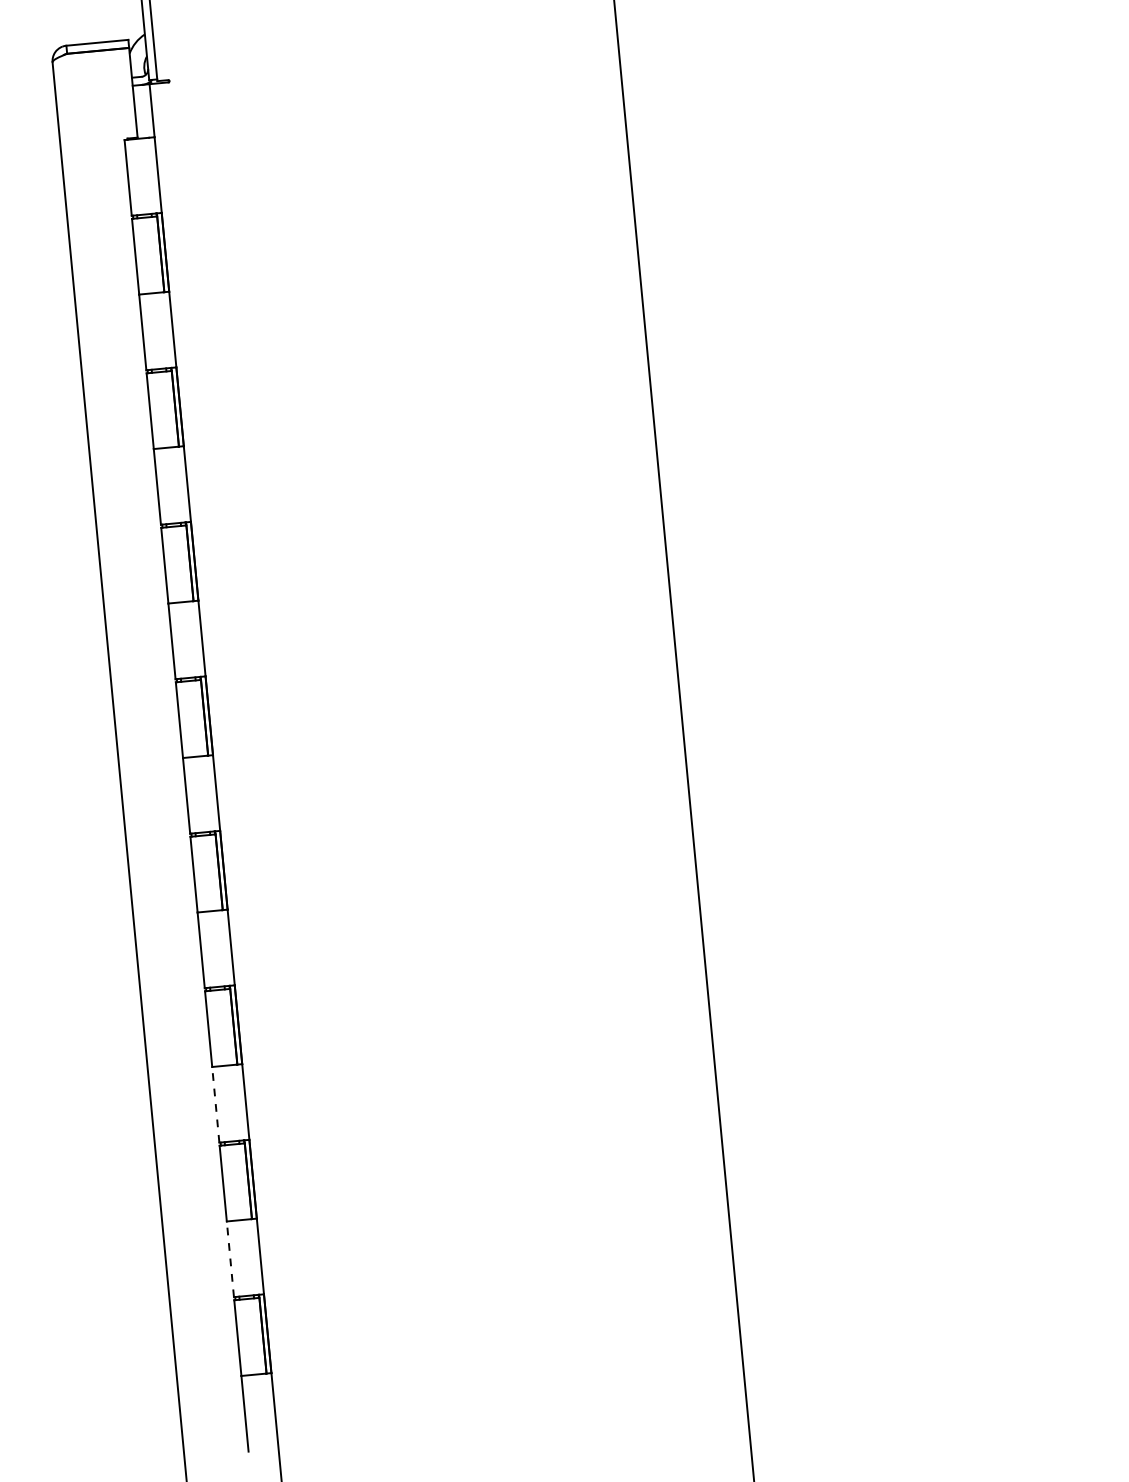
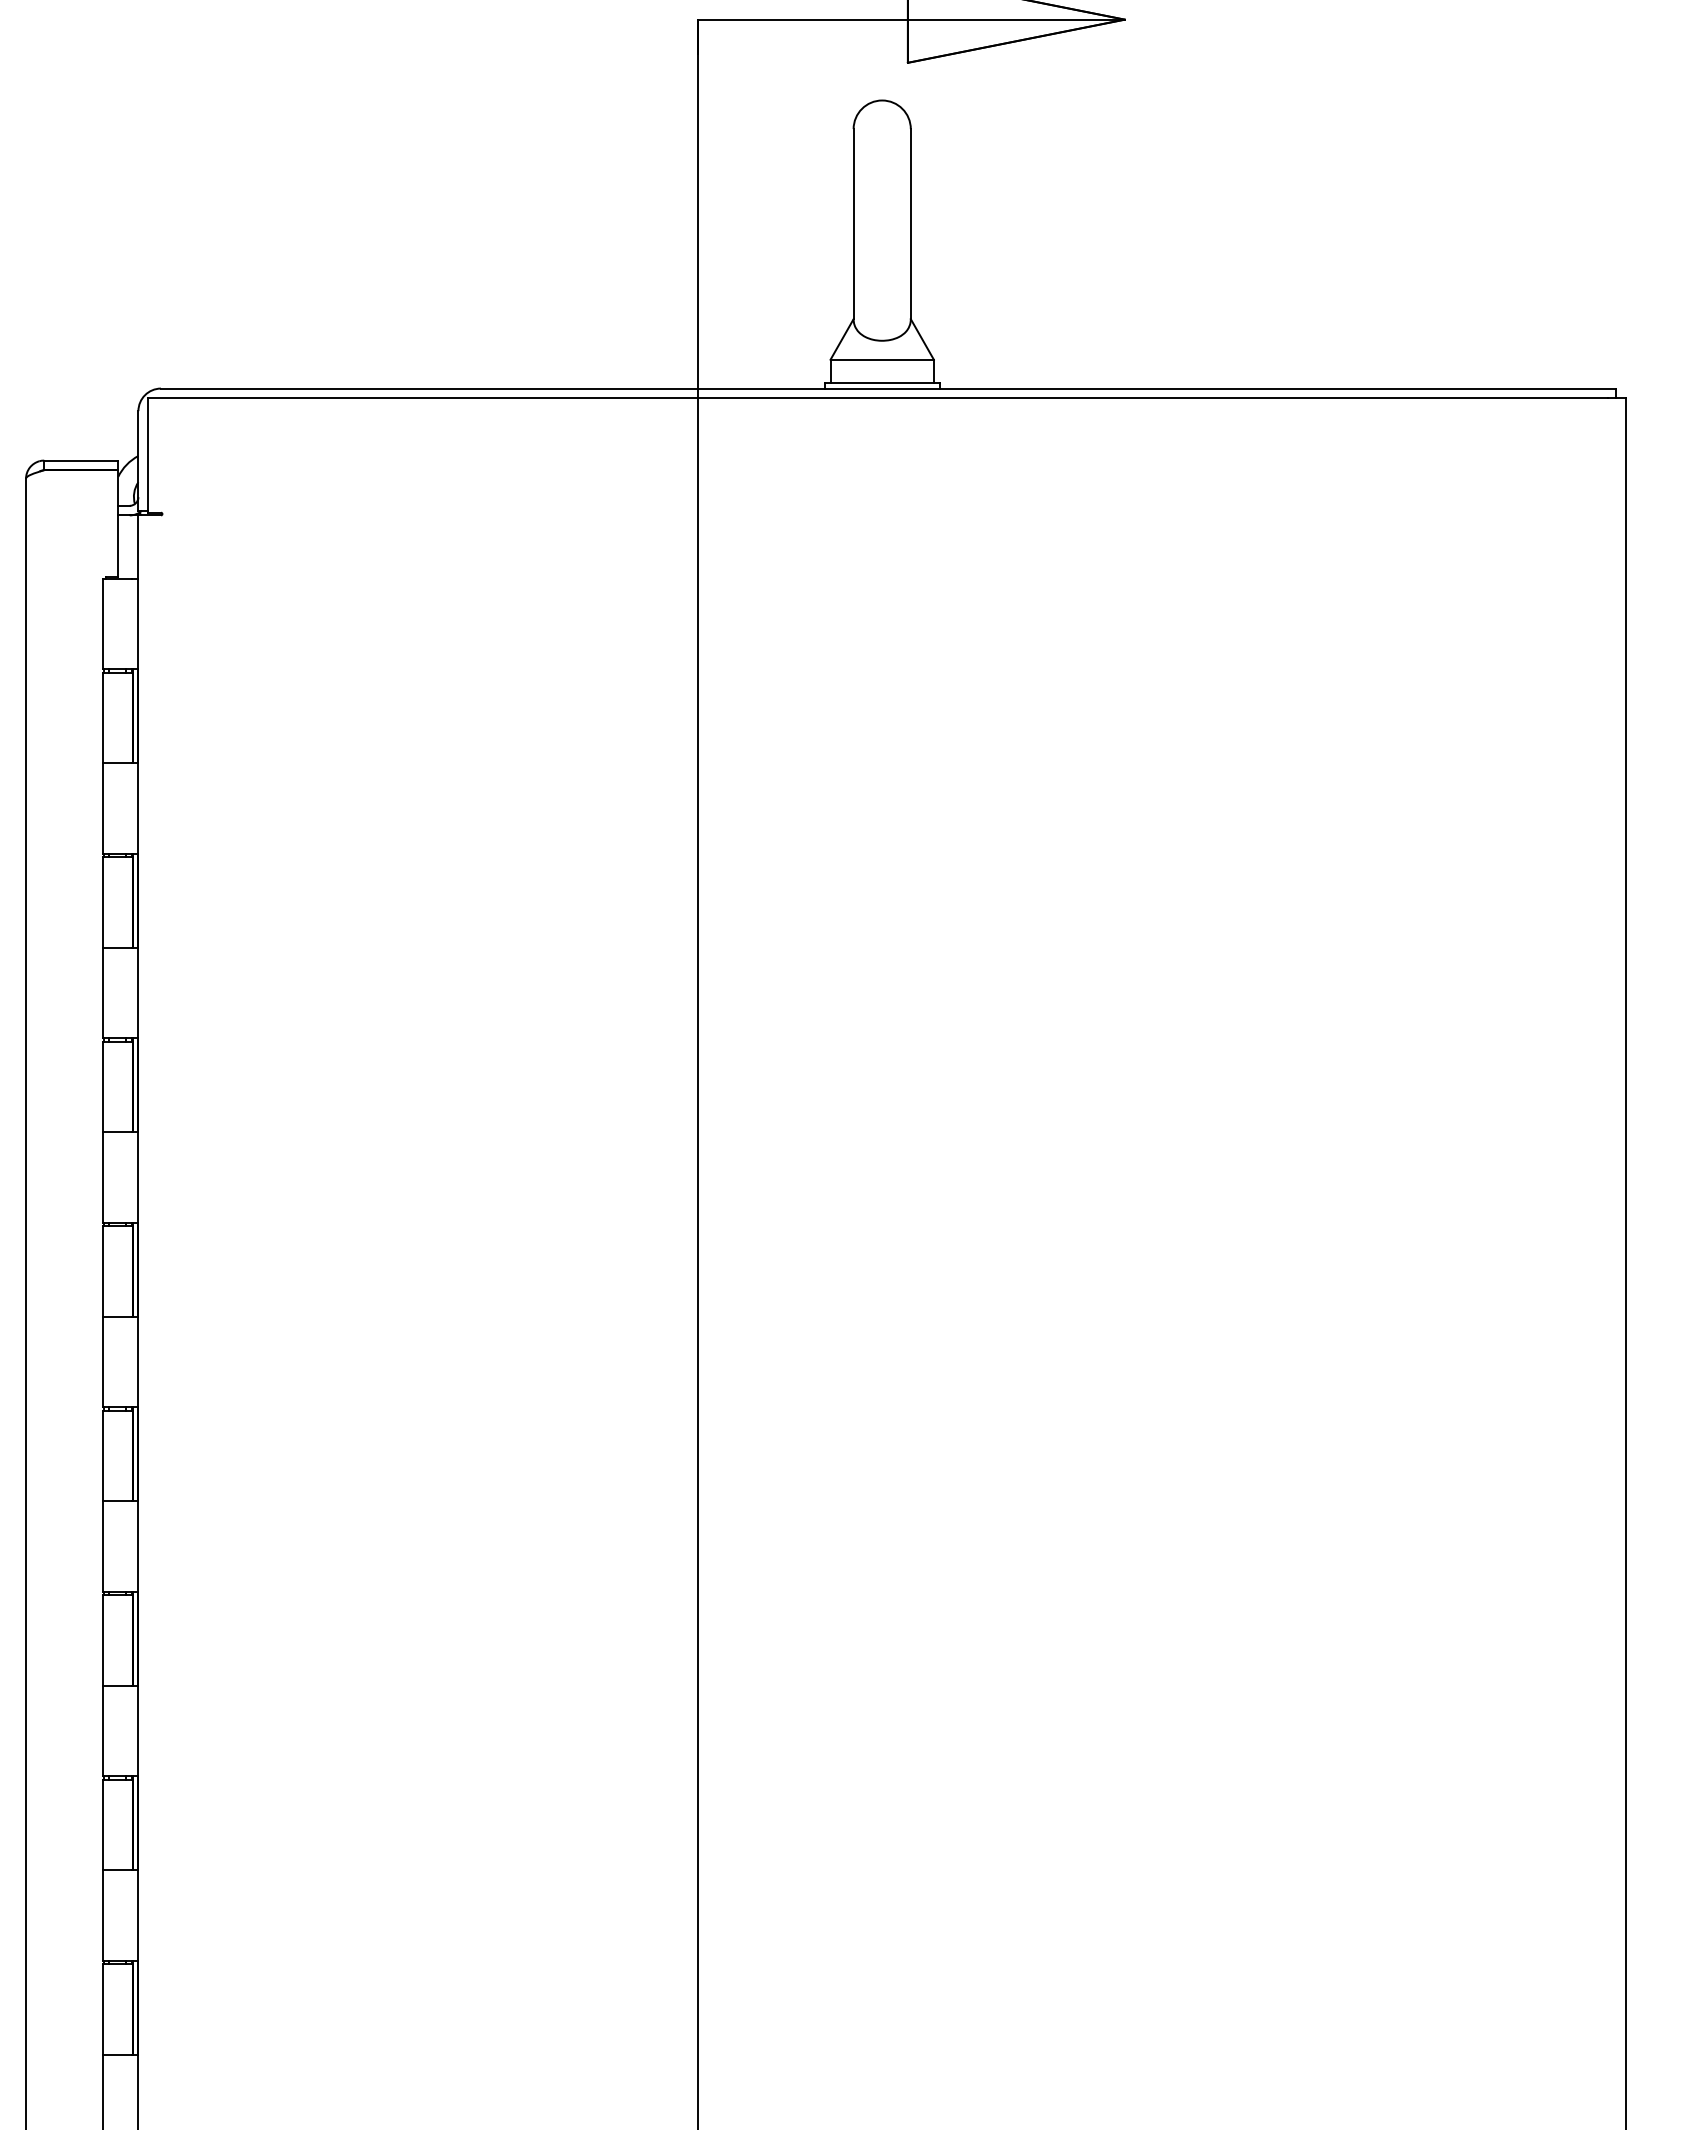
line: (215, 1104) -> (102, 1730), dashed -> solid
line: (230, 1259) -> (102, 1915), dashed -> solid

